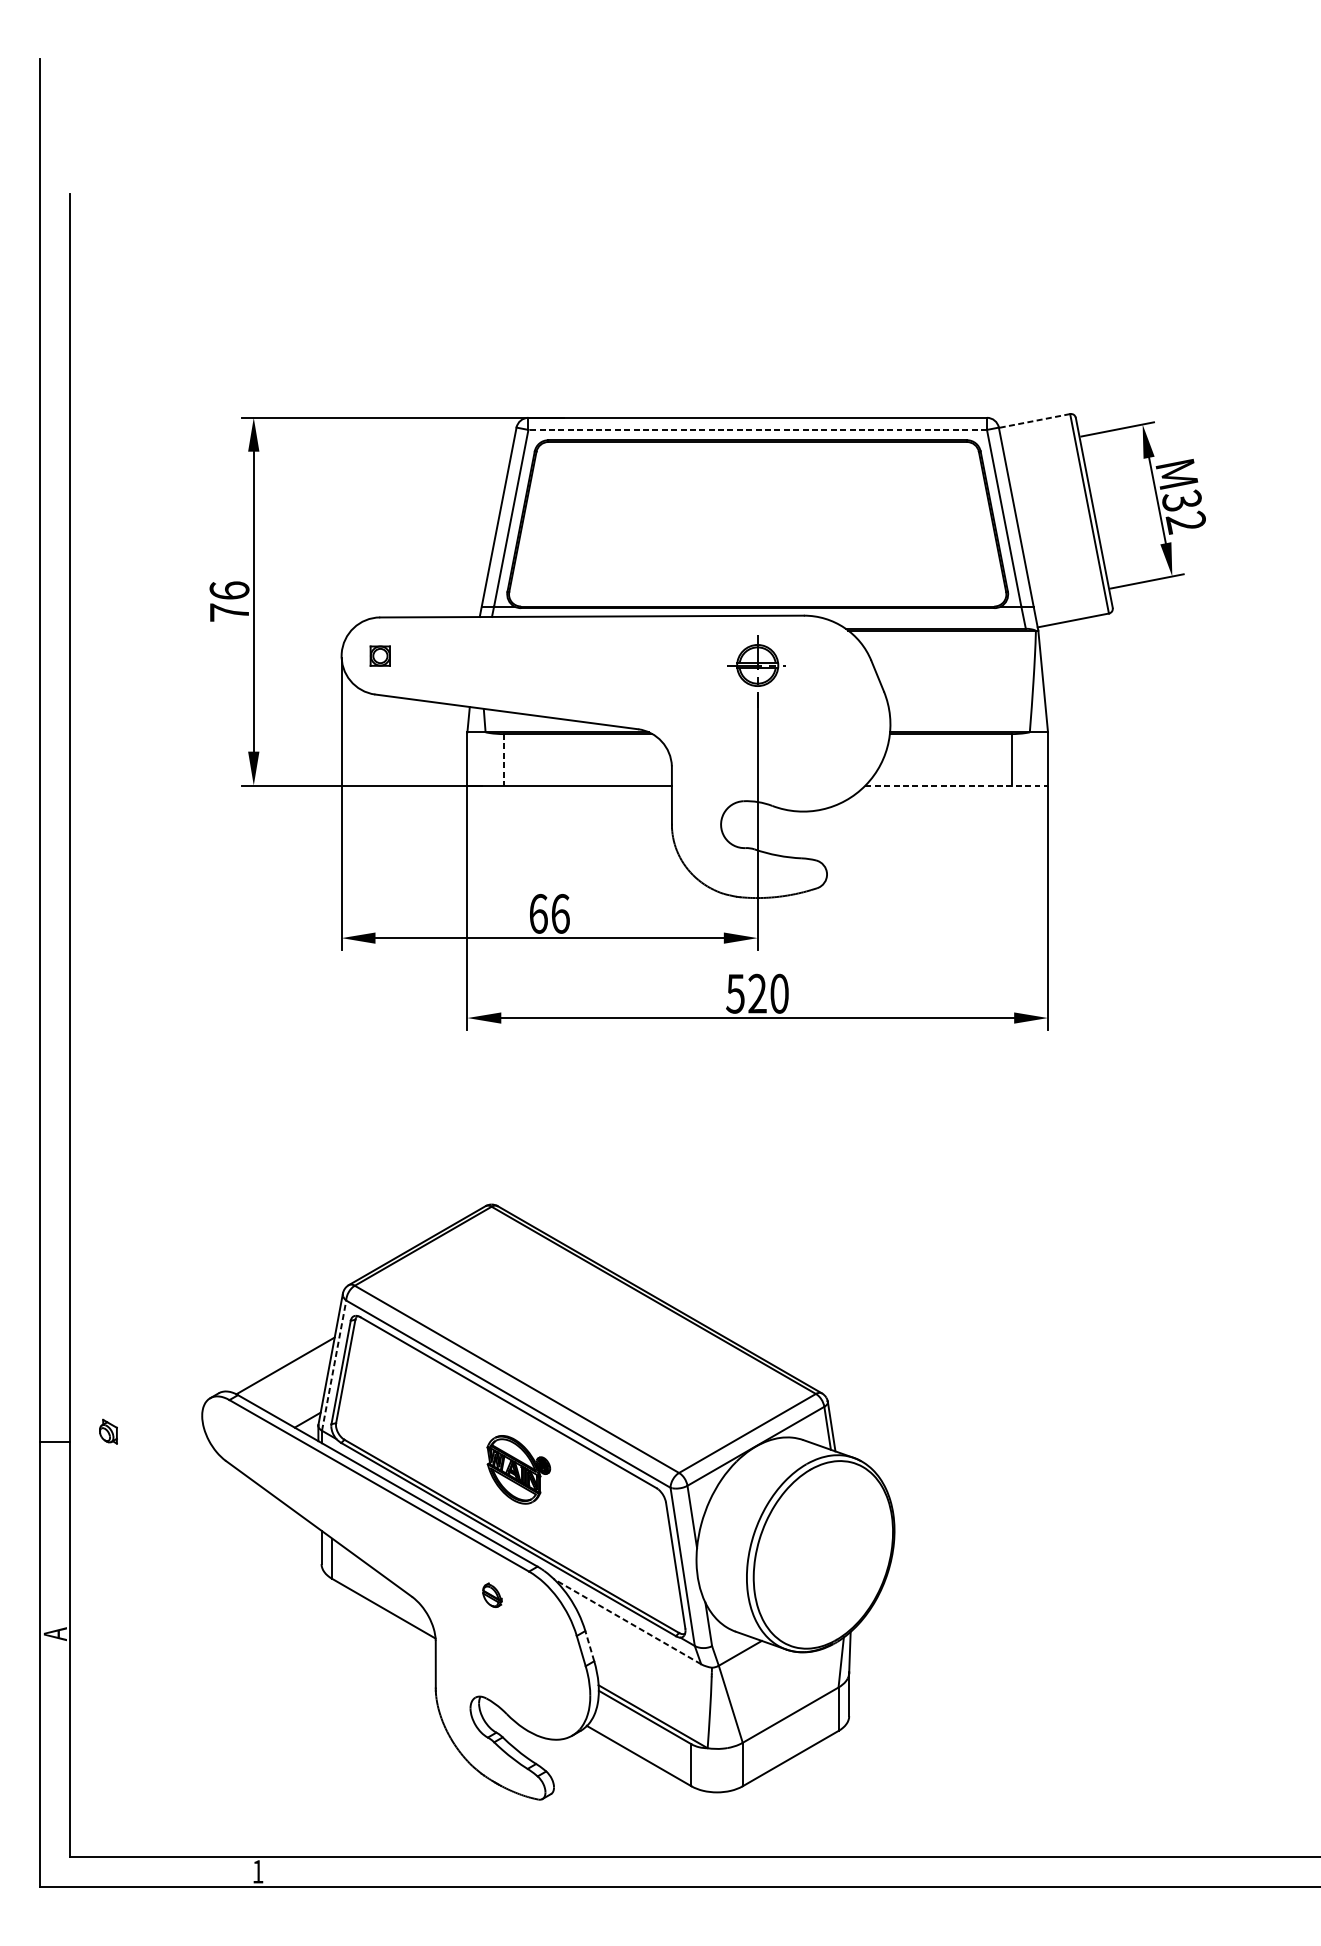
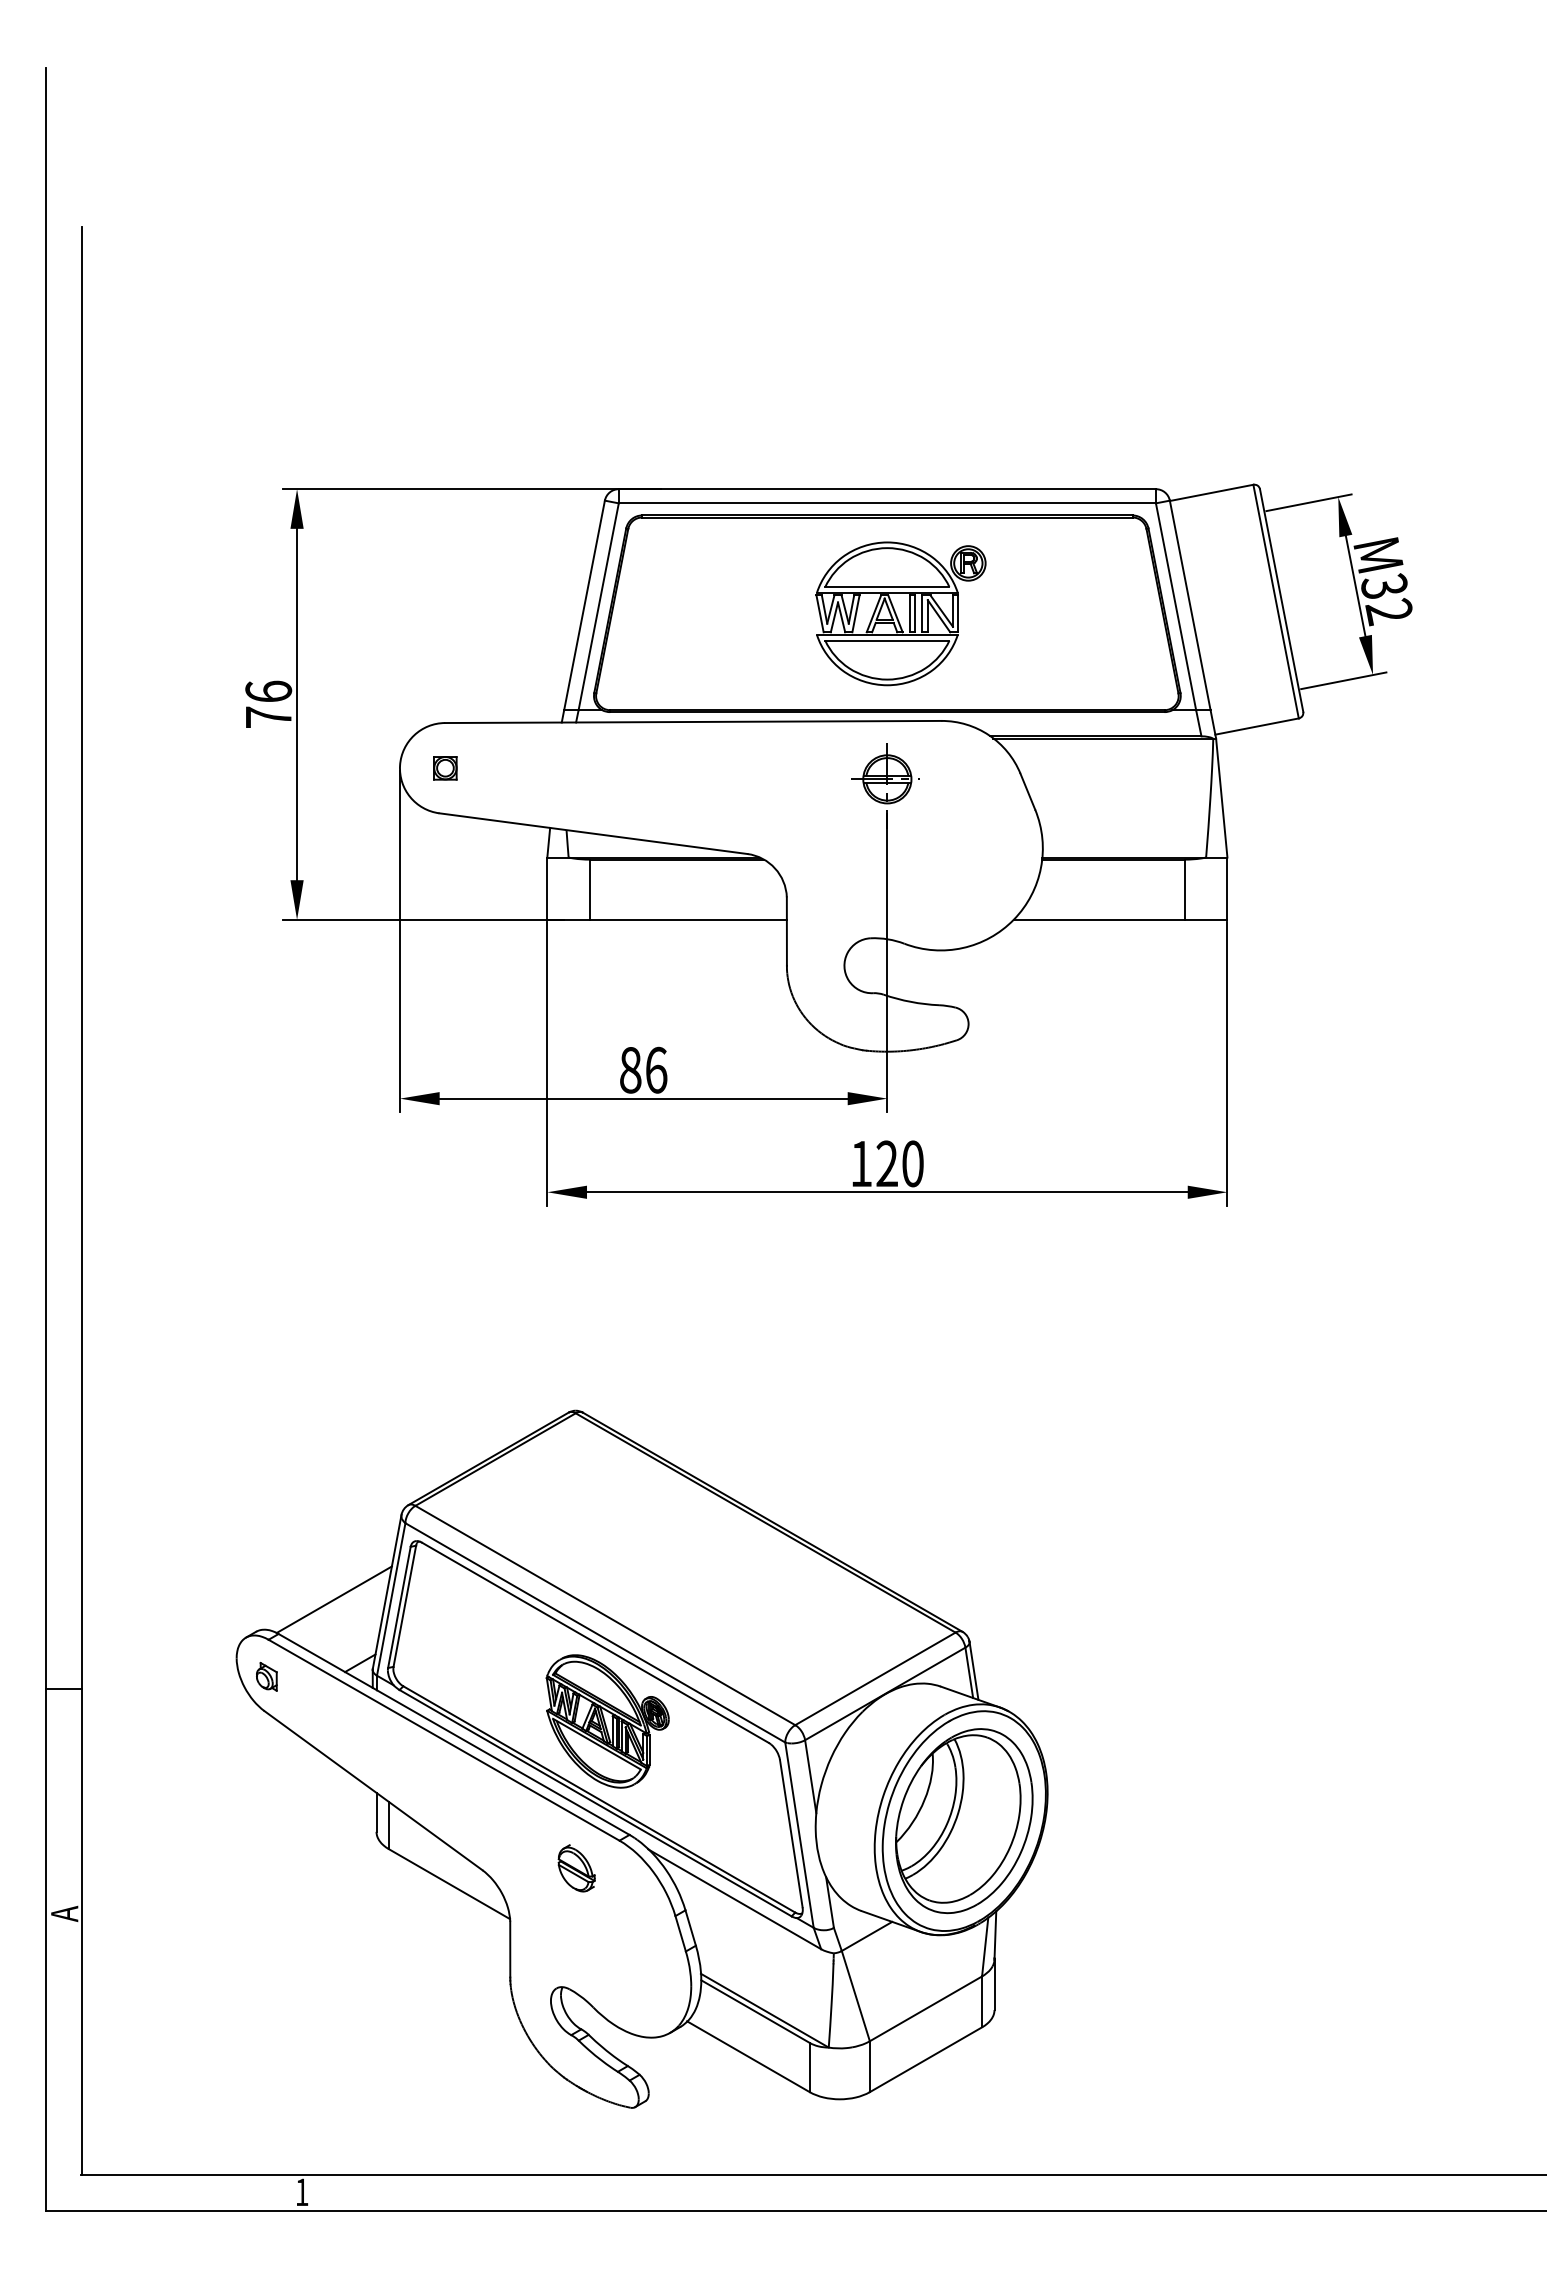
line: (1034, 420) -> (1211, 492), dashed -> solid
line: (757, 430) -> (887, 503), dashed -> solid
part: (768, 523) -> (900, 613), added
line: (503, 760) -> (589, 890), dashed -> solid
line: (956, 785) -> (1120, 919), dashed -> solid
text: (538, 913) -> (630, 1069), 66 -> 86
text: (734, 994) -> (860, 1164), 520 -> 120
line: (334, 1365) -> (391, 1599), dashed -> solid
part: (108, 1431) -> (266, 1676), moved
part: (518, 1469) -> (607, 1721), size x1.67
part: (823, 1555) -> (964, 1821), added
part: (492, 1595) -> (576, 1868), size x1.67
line: (627, 1621) -> (734, 1899), dashed -> solid
line: (589, 1645) -> (690, 1927), dashed -> solid

